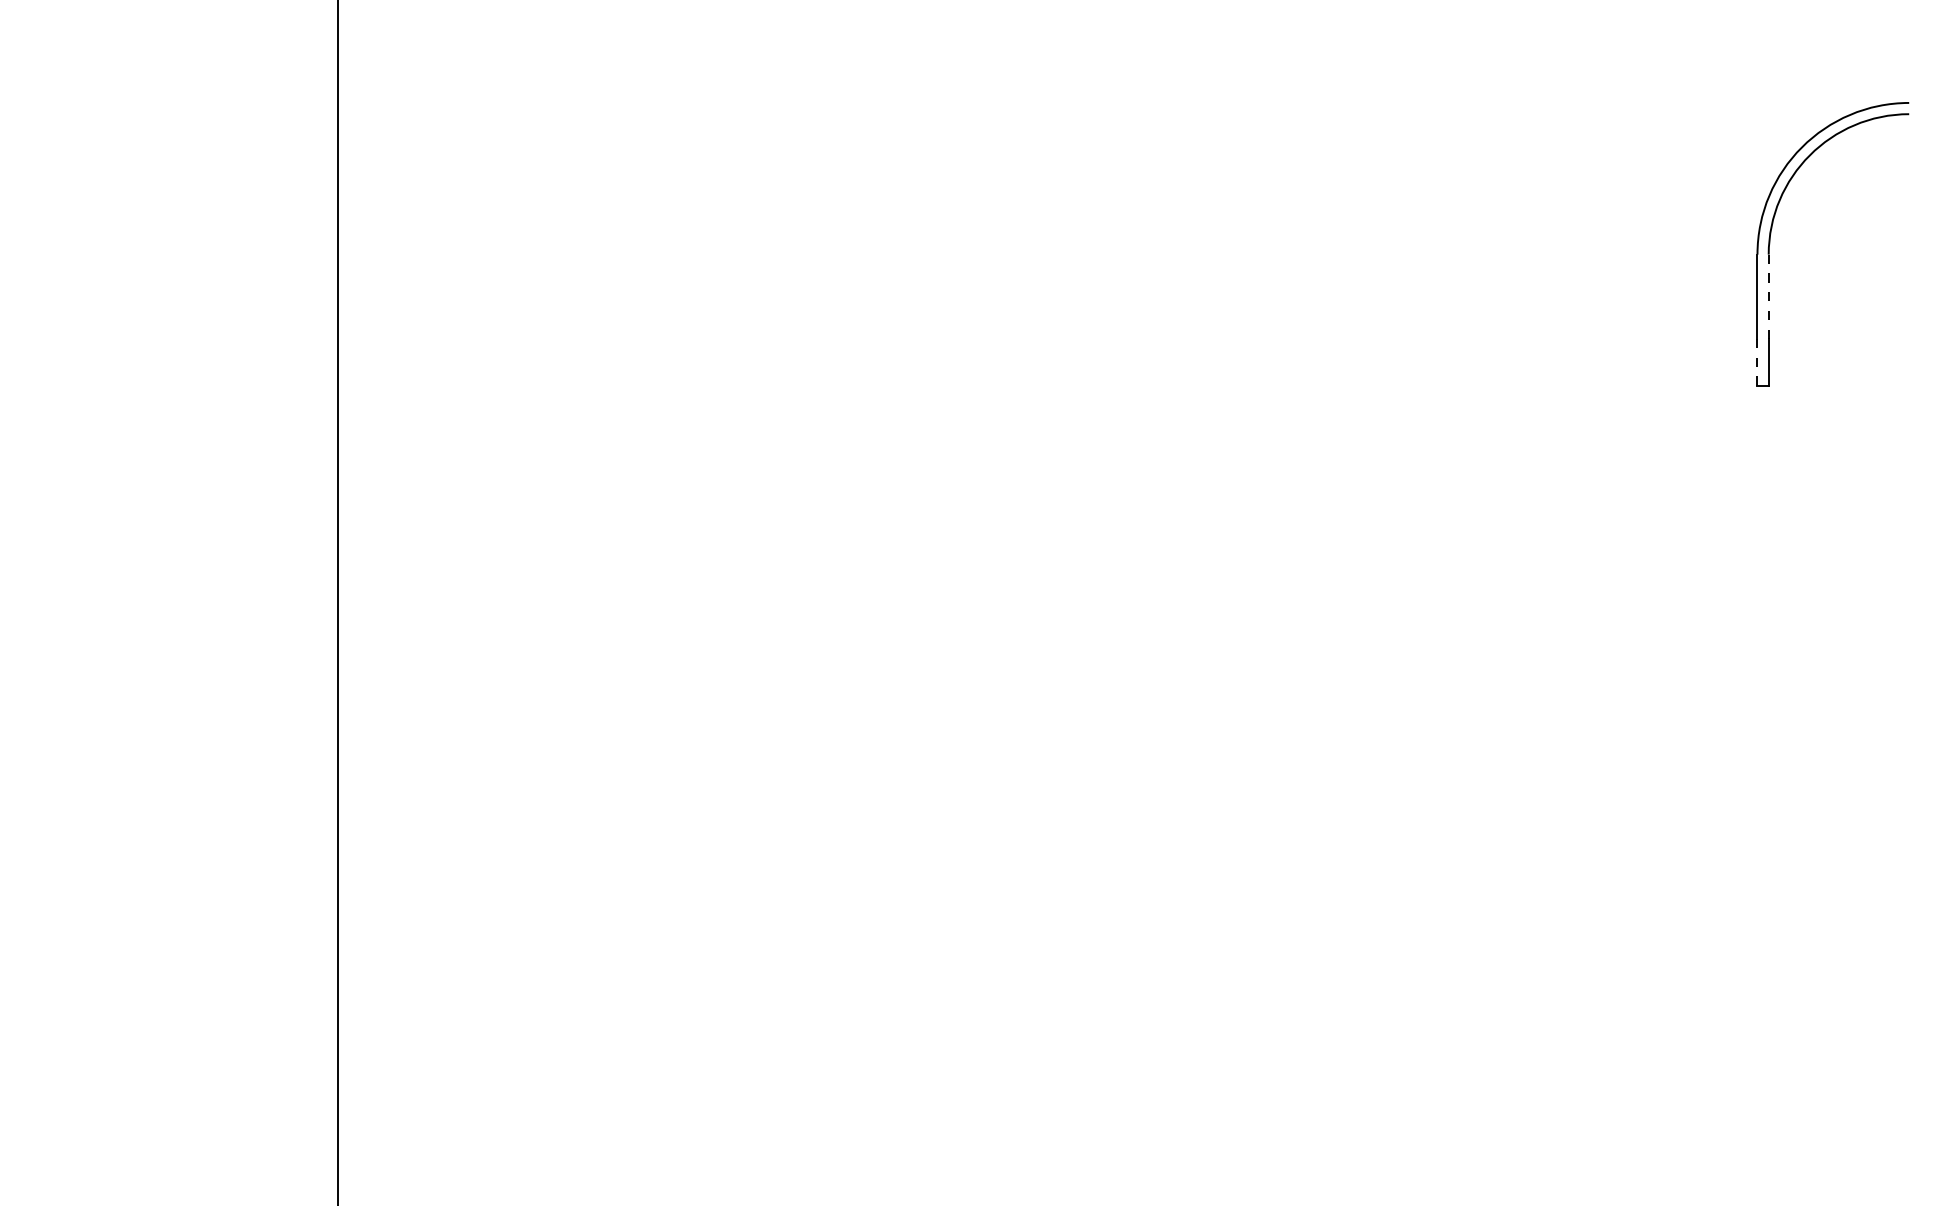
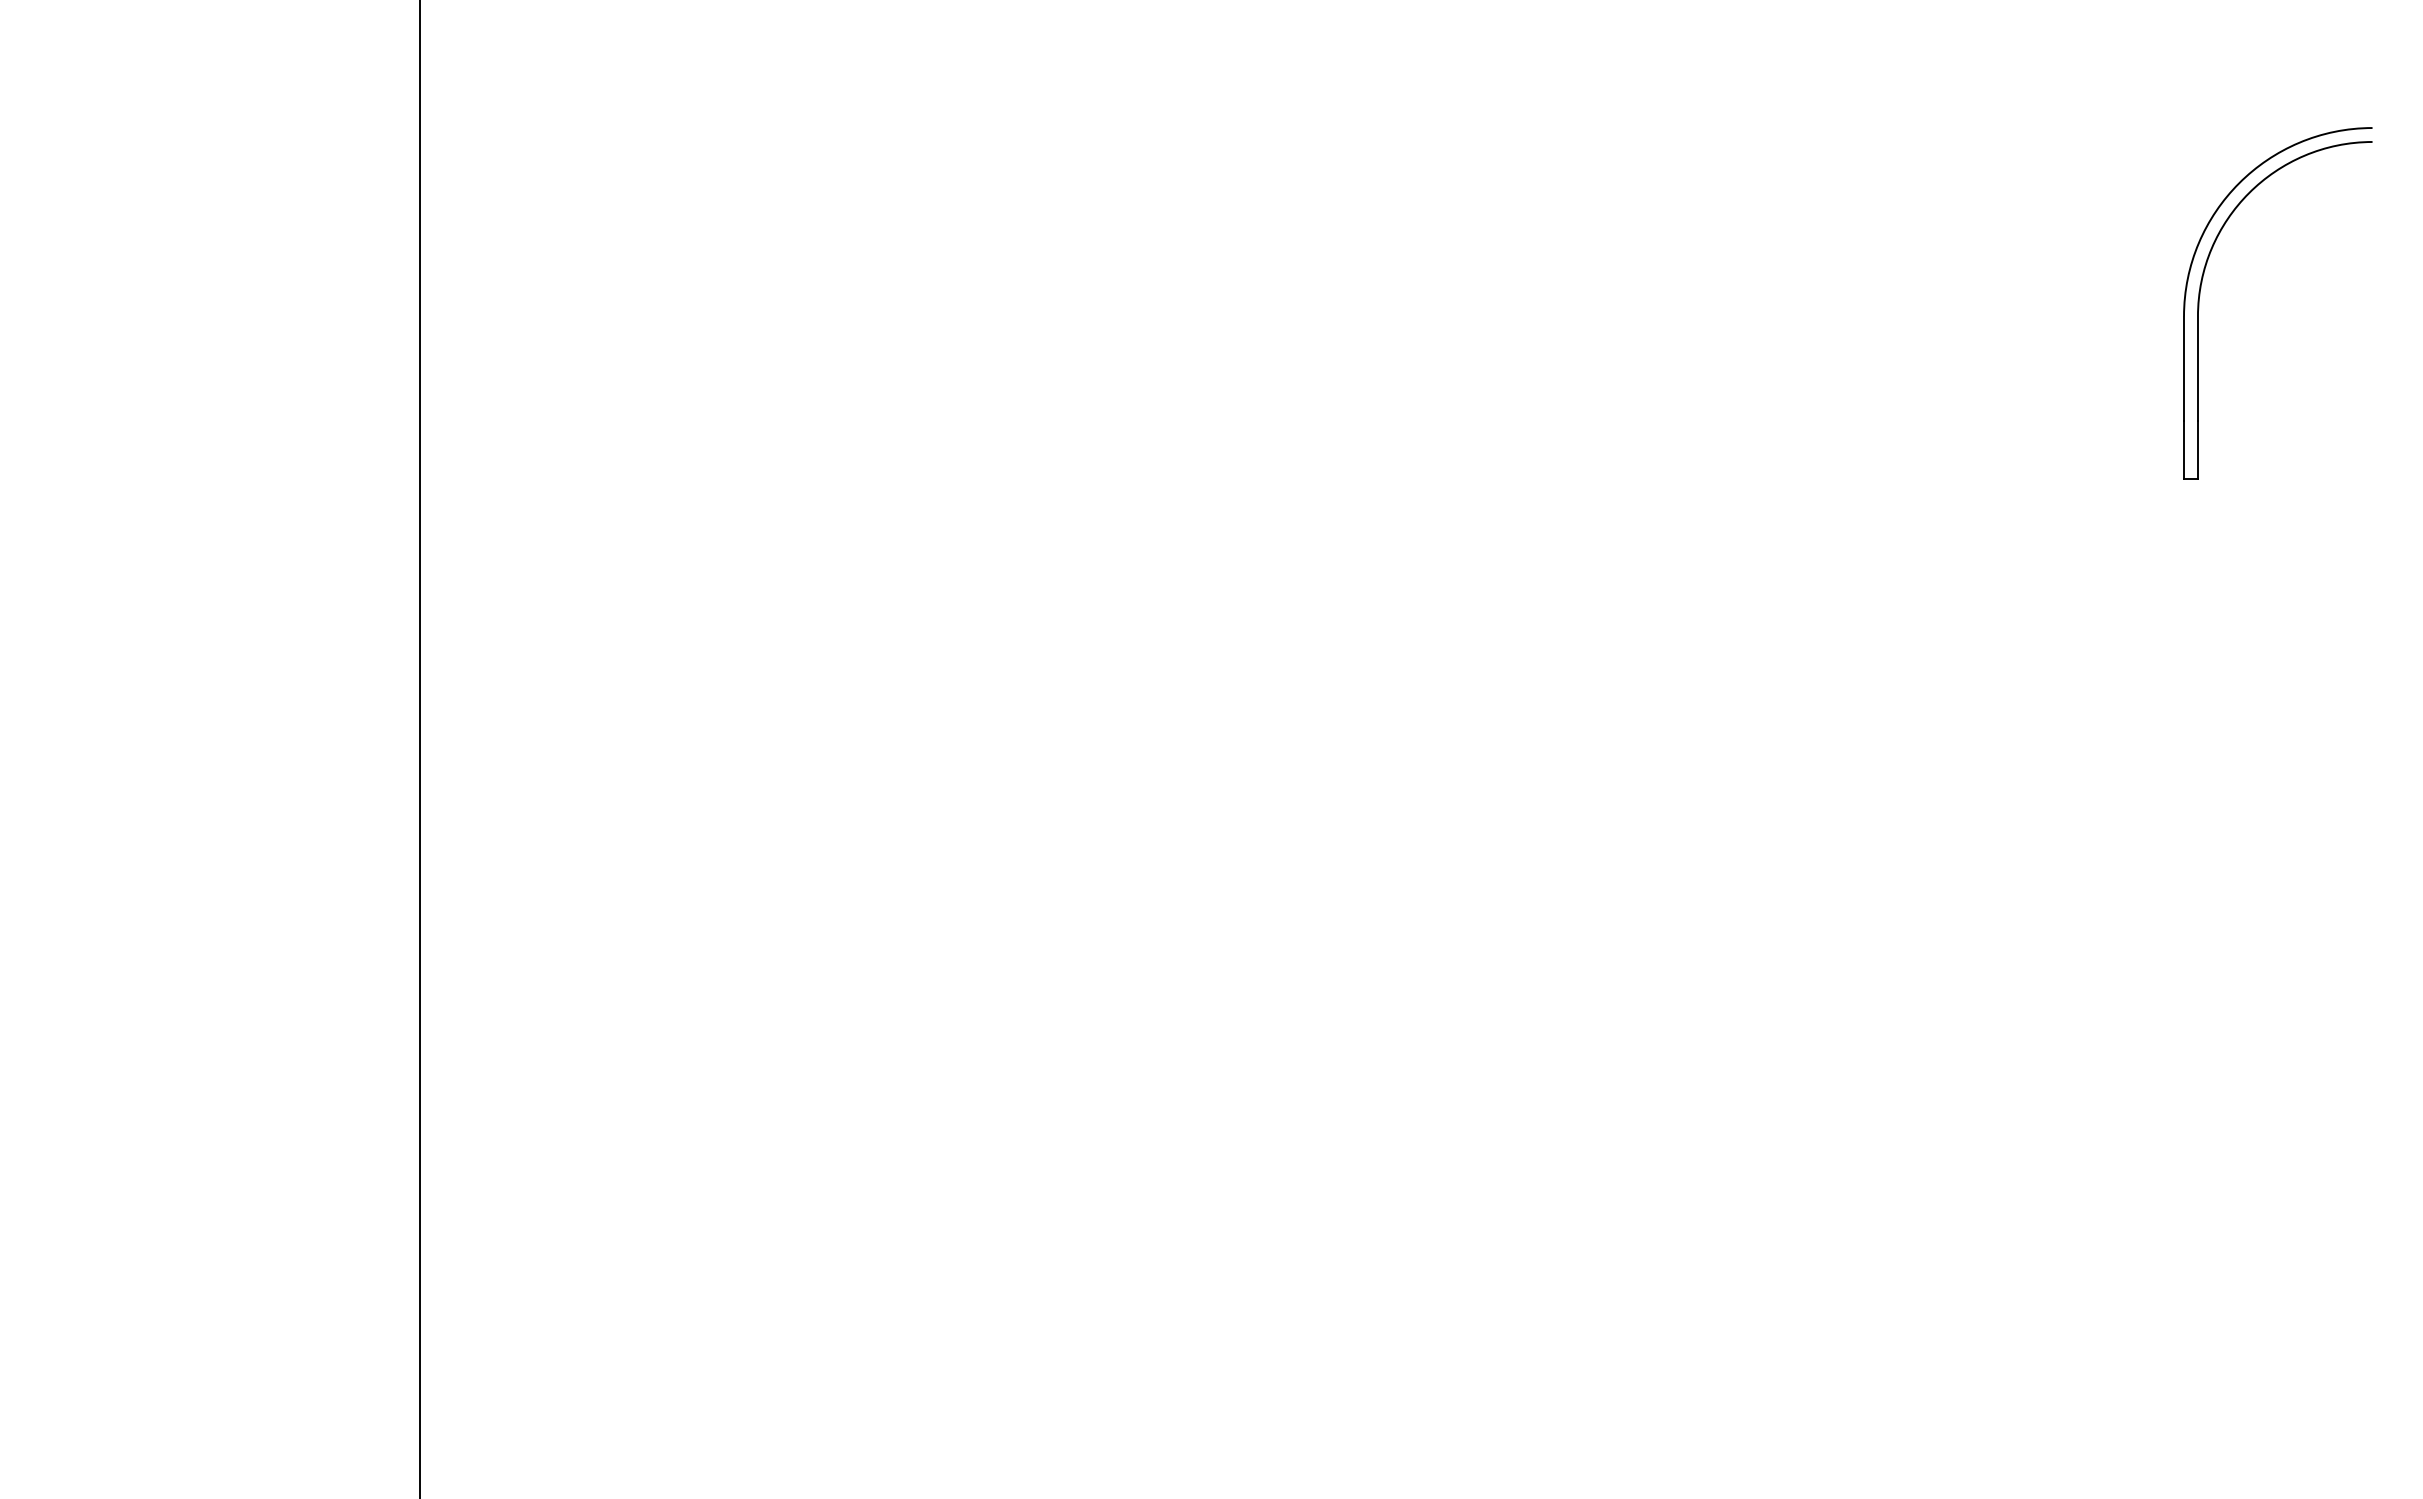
line: (1768, 296) -> (2197, 368), dashed -> solid
line: (1757, 361) -> (2184, 449), dashed -> solid

